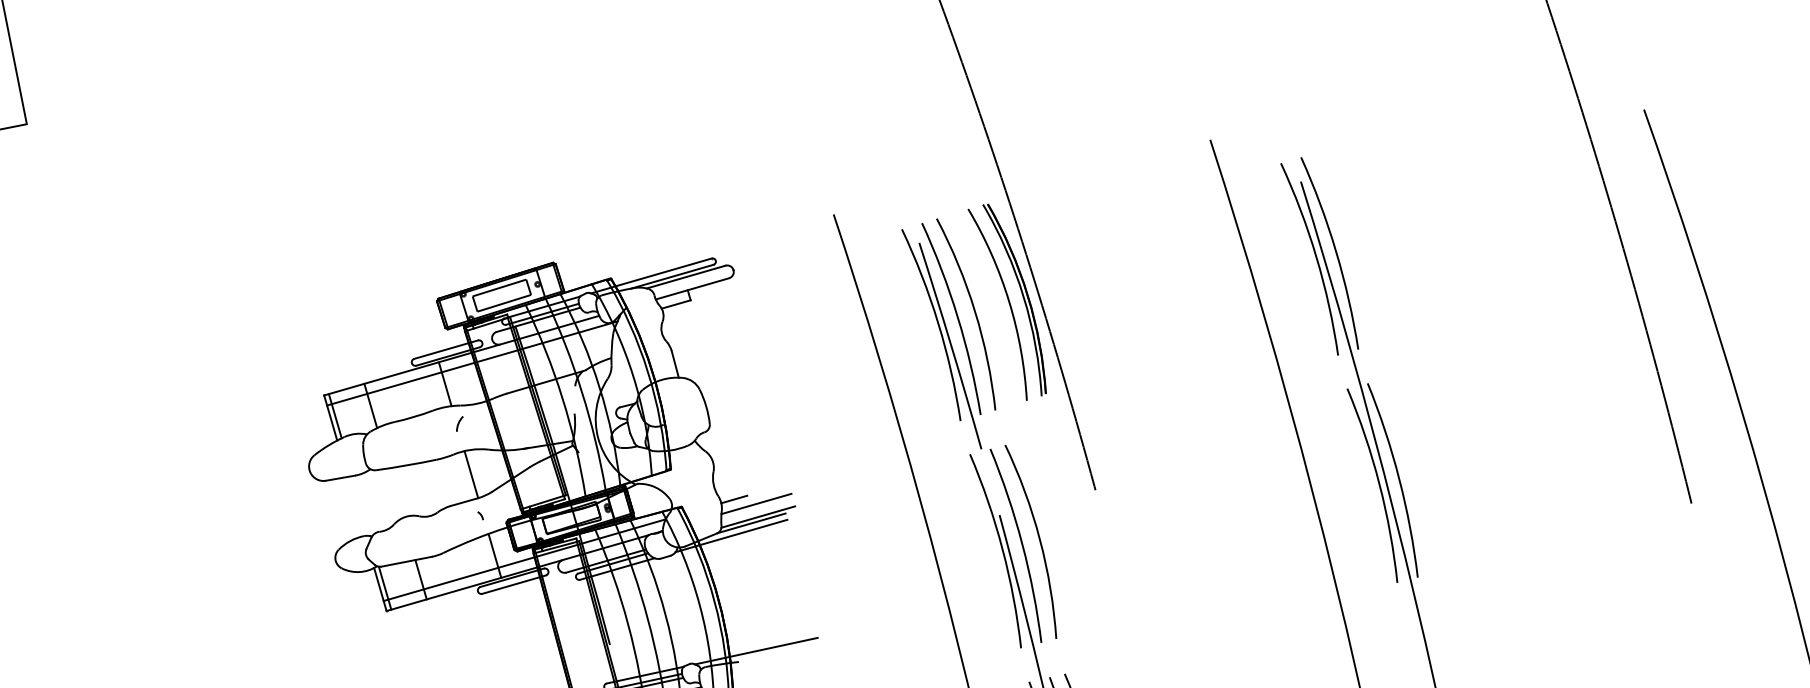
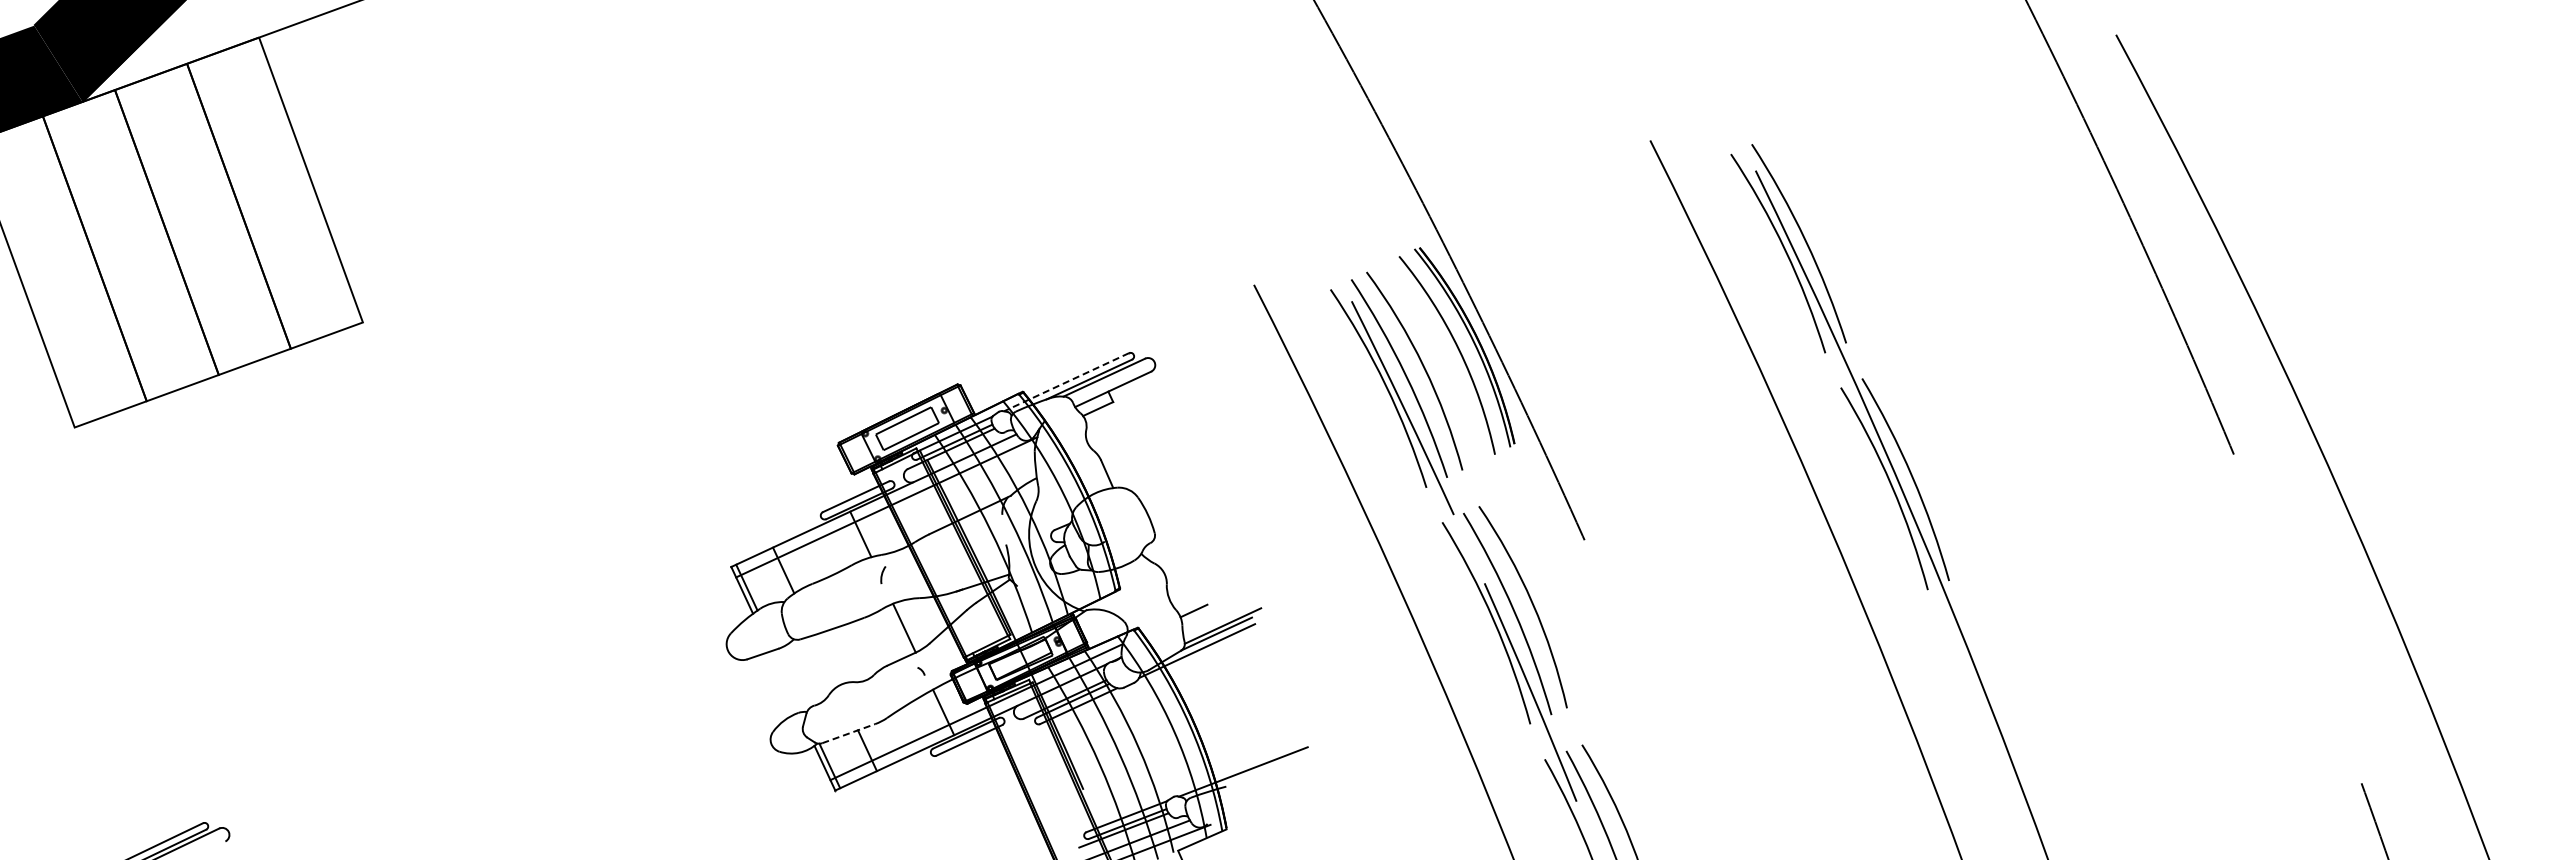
line: (651, 276) -> (1066, 382), solid -> dashed
line: (756, 503) -> (1218, 611), removed
line: (407, 561) -> (849, 733), solid -> dashed

